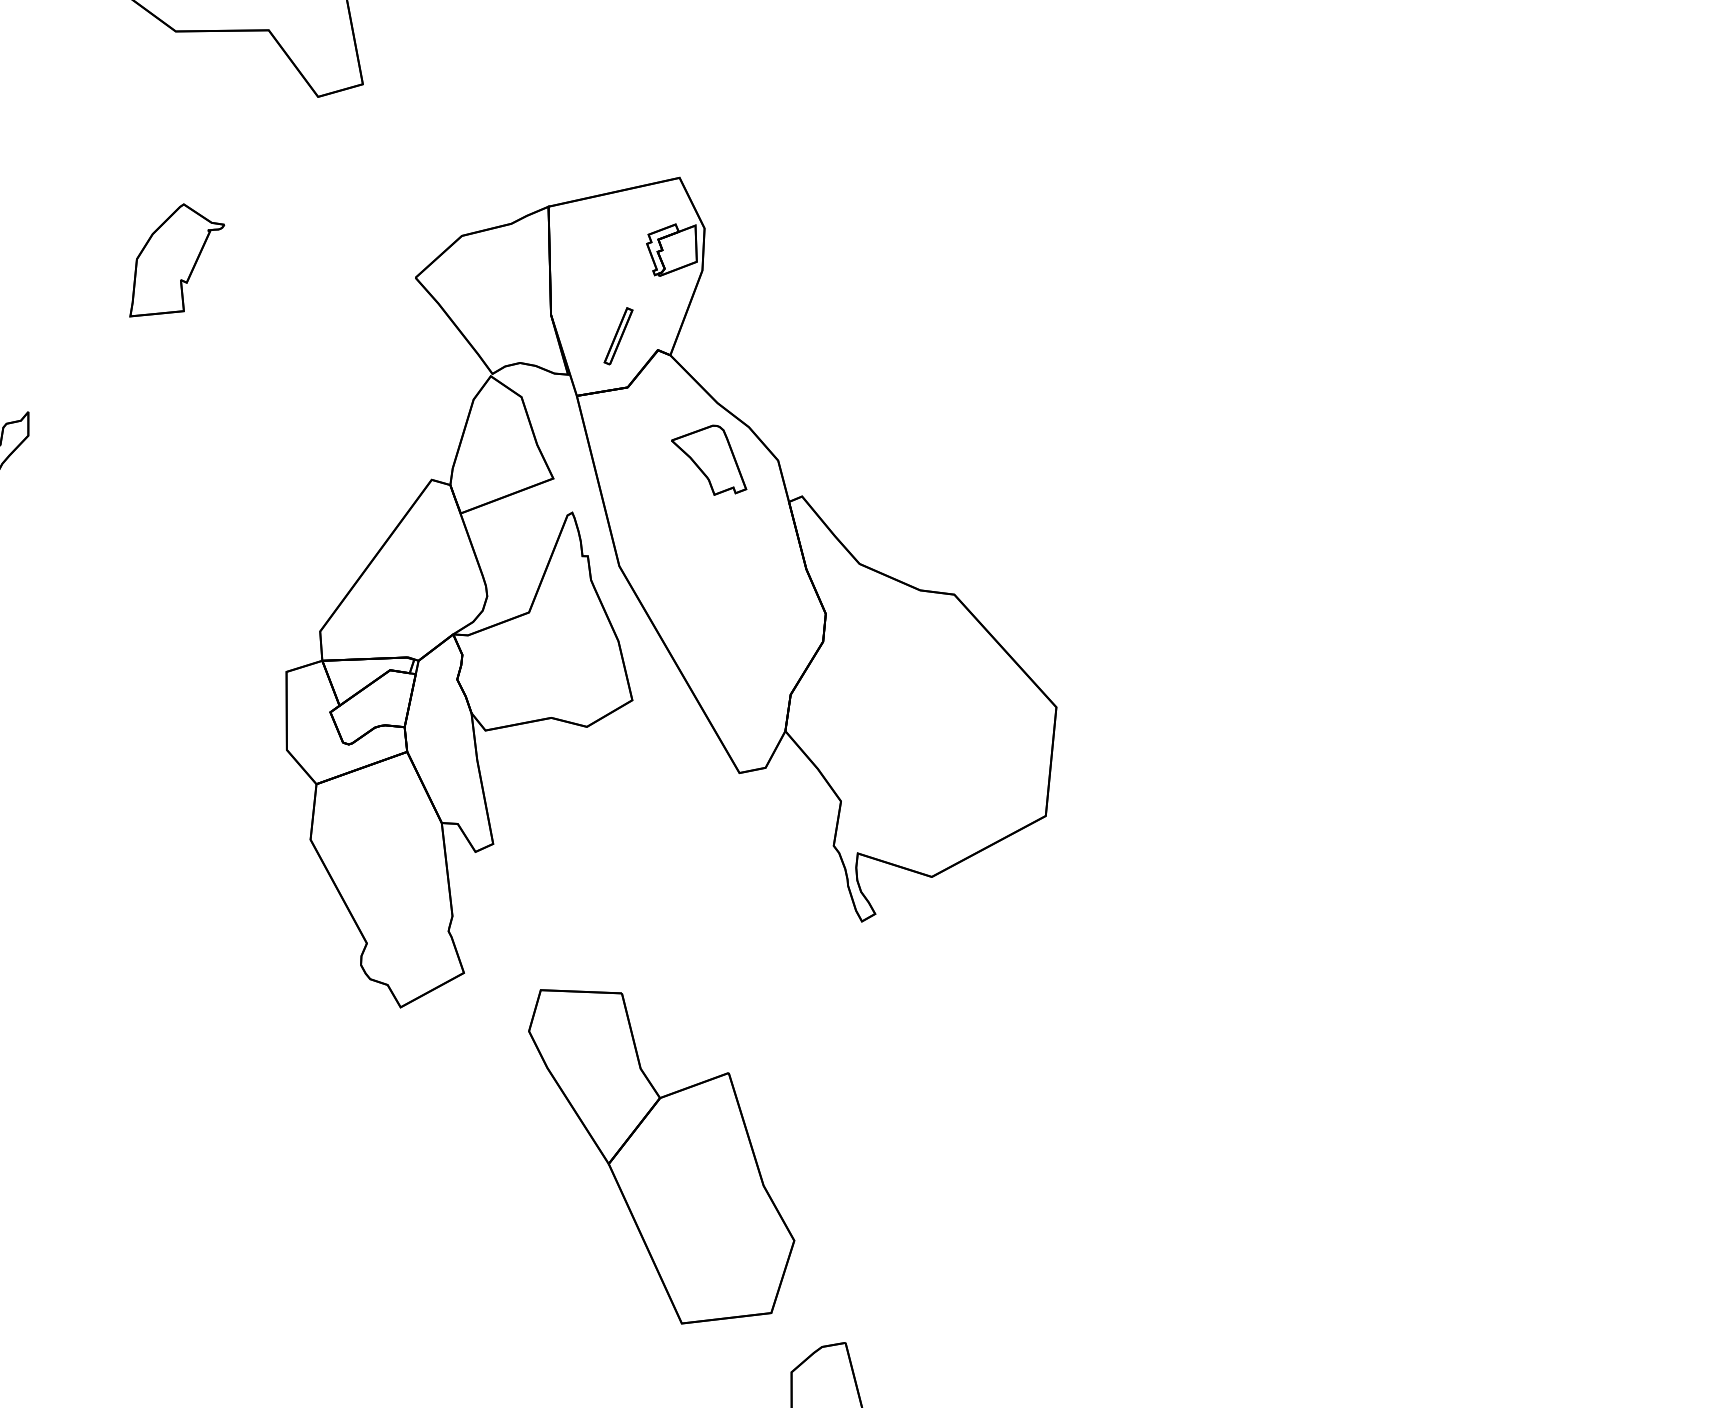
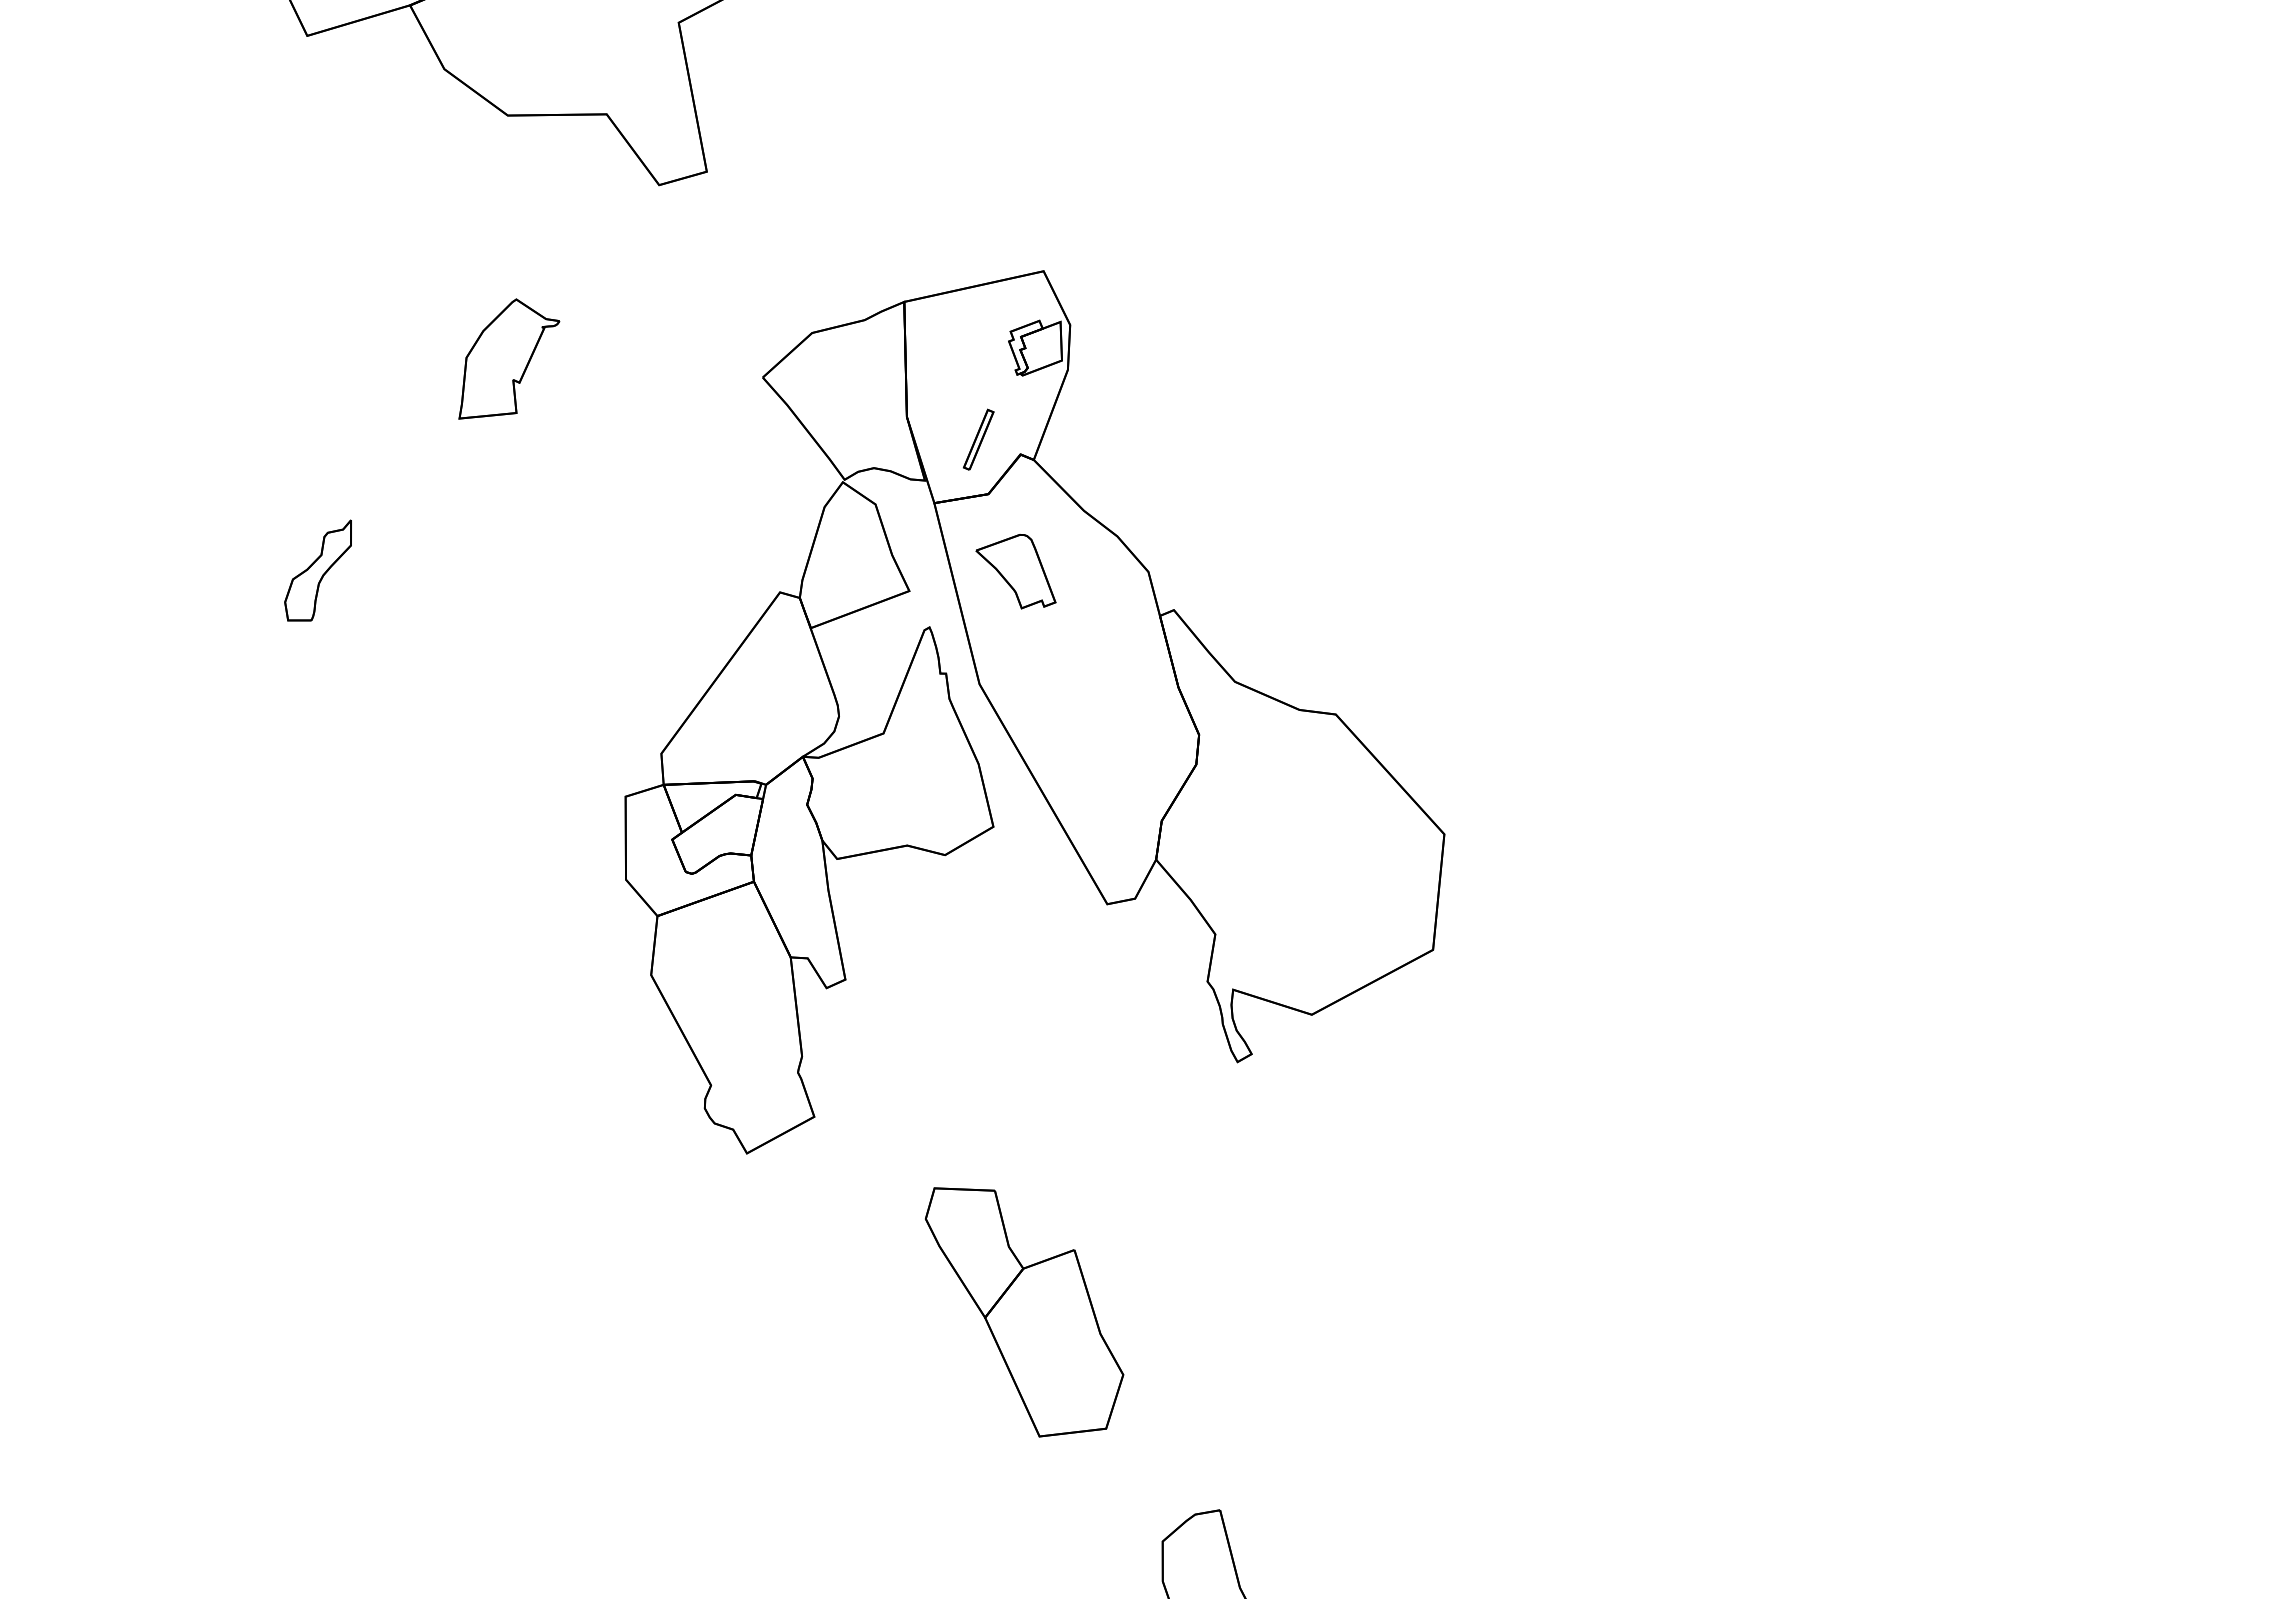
part: (708, 460) -> (1015, 571), moved
part: (661, 1156) -> (1024, 1312), size x0.7

